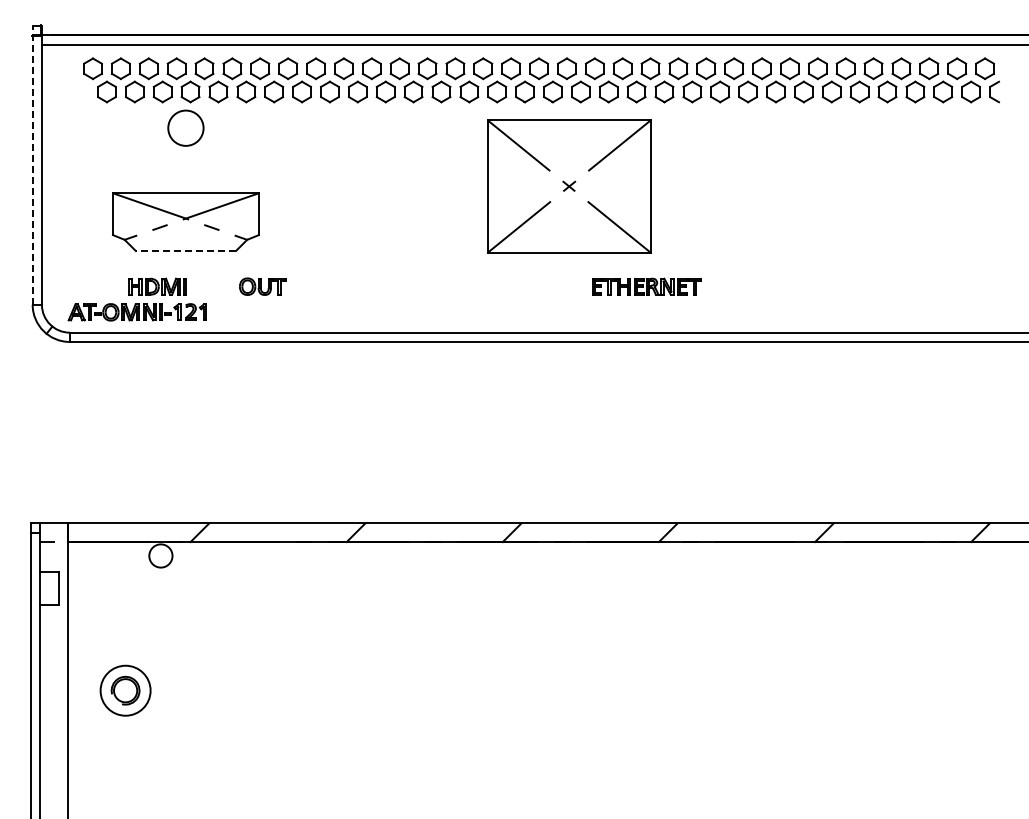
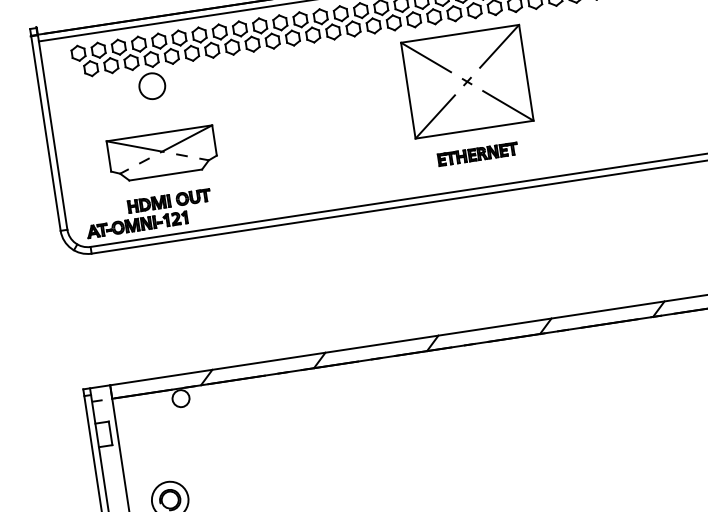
line: (32, 164) -> (45, 129), dashed -> solid
part: (569, 186) -> (467, 81), moved
line: (185, 250) -> (165, 174), dashed -> solid
part: (262, 286) -> (193, 197), moved
part: (646, 286) -> (477, 154), moved

